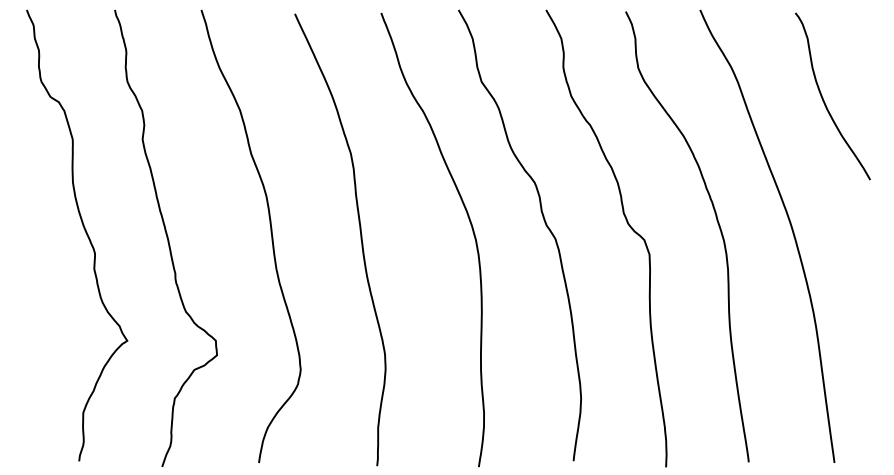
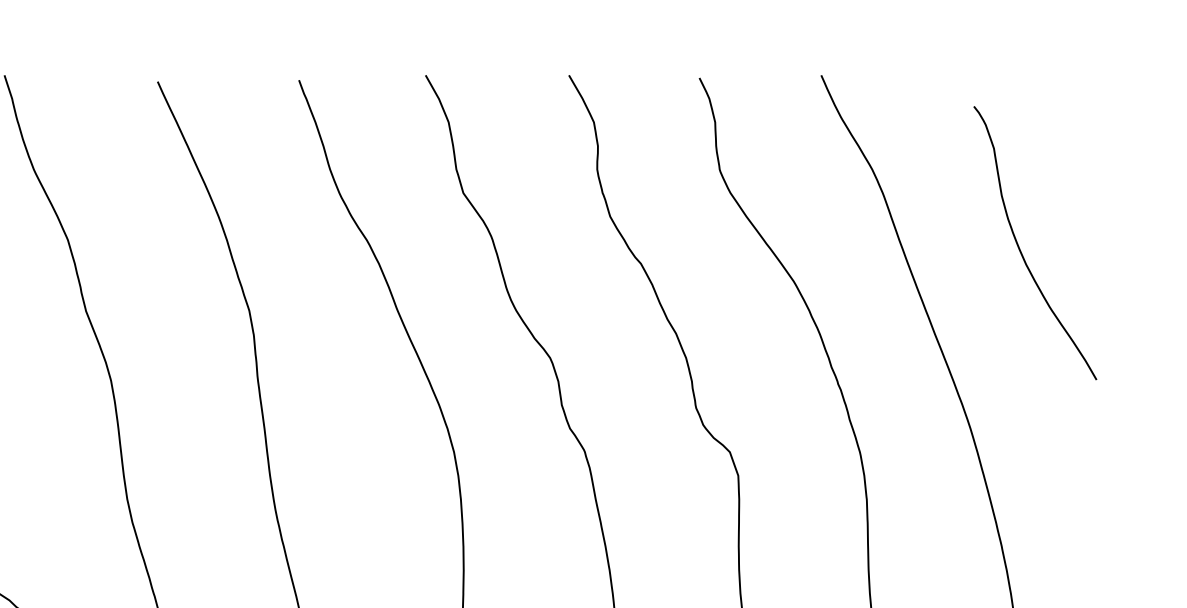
curve: (824, 100) -> (1021, 249), moved

